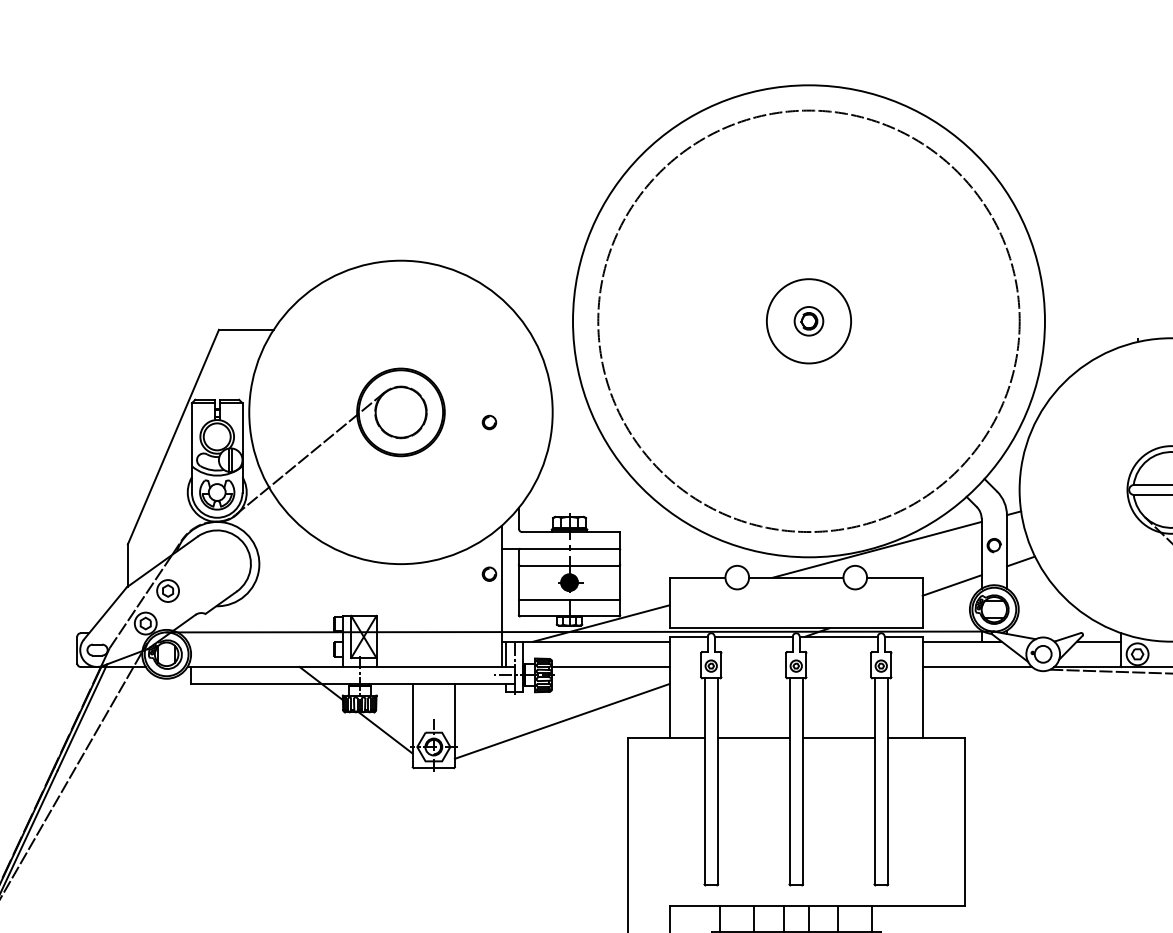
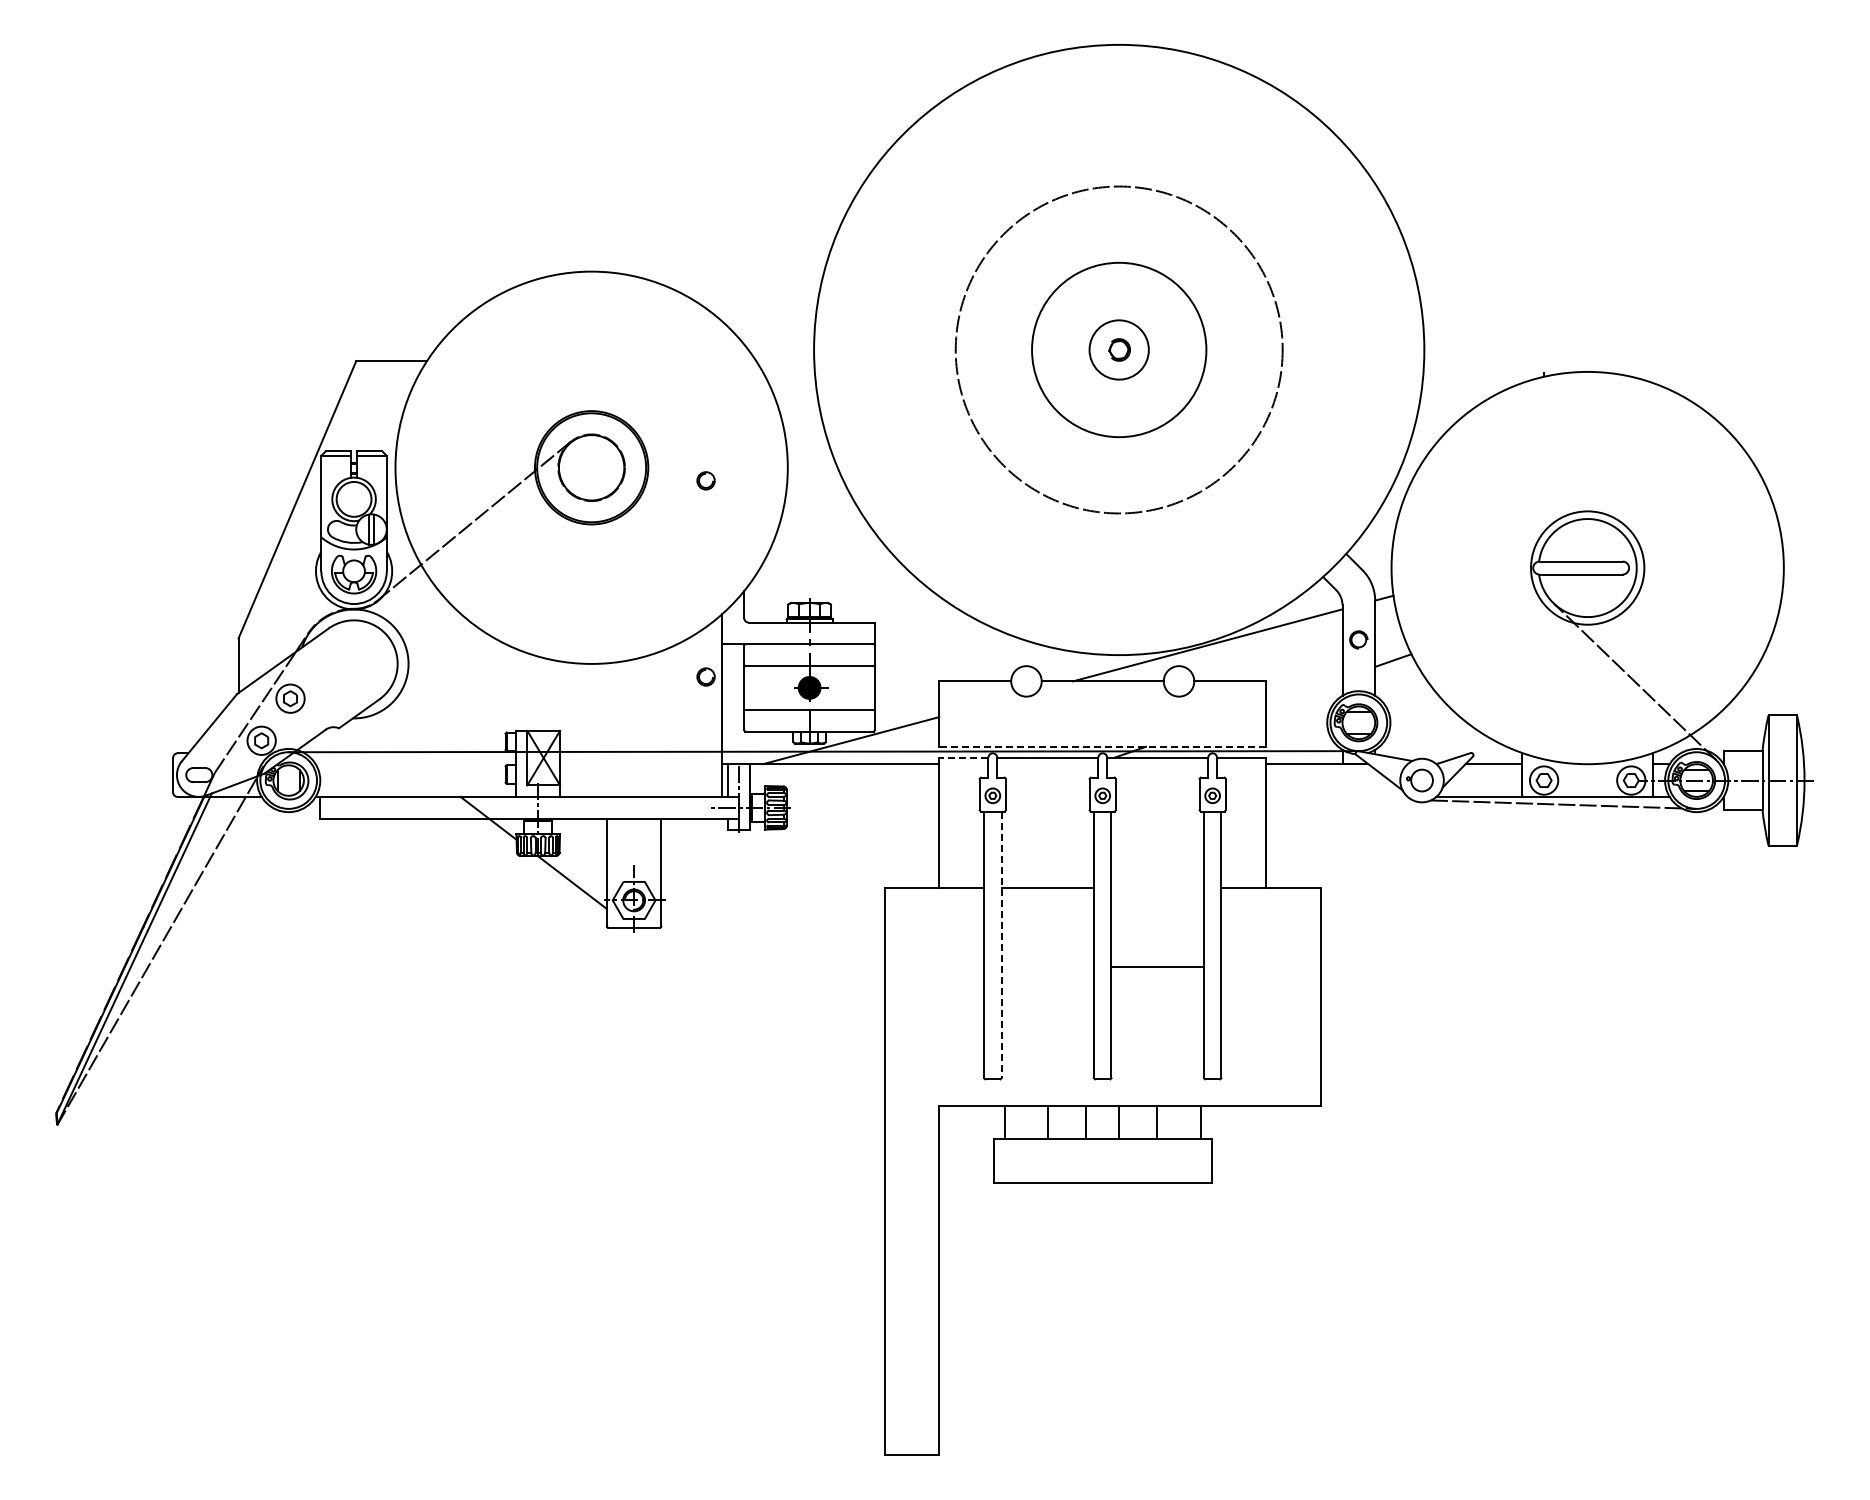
circle: (808, 320) -> (1118, 349), size x0.6
circle: (808, 320) -> (1118, 349), size x1.6
circle: (808, 320) -> (1118, 349), size x1.6
line: (952, 585) -> (1304, 691), removed
line: (796, 627) -> (1102, 746), solid -> dashed
line: (688, 636) -> (963, 757), solid -> dashed
line: (610, 666) -> (862, 796), removed
line: (977, 666) -> (1336, 796), removed
line: (562, 720) -> (800, 866), removed
line: (838, 737) -> (1157, 967), moved
line: (717, 781) -> (1001, 945), solid -> dashed

